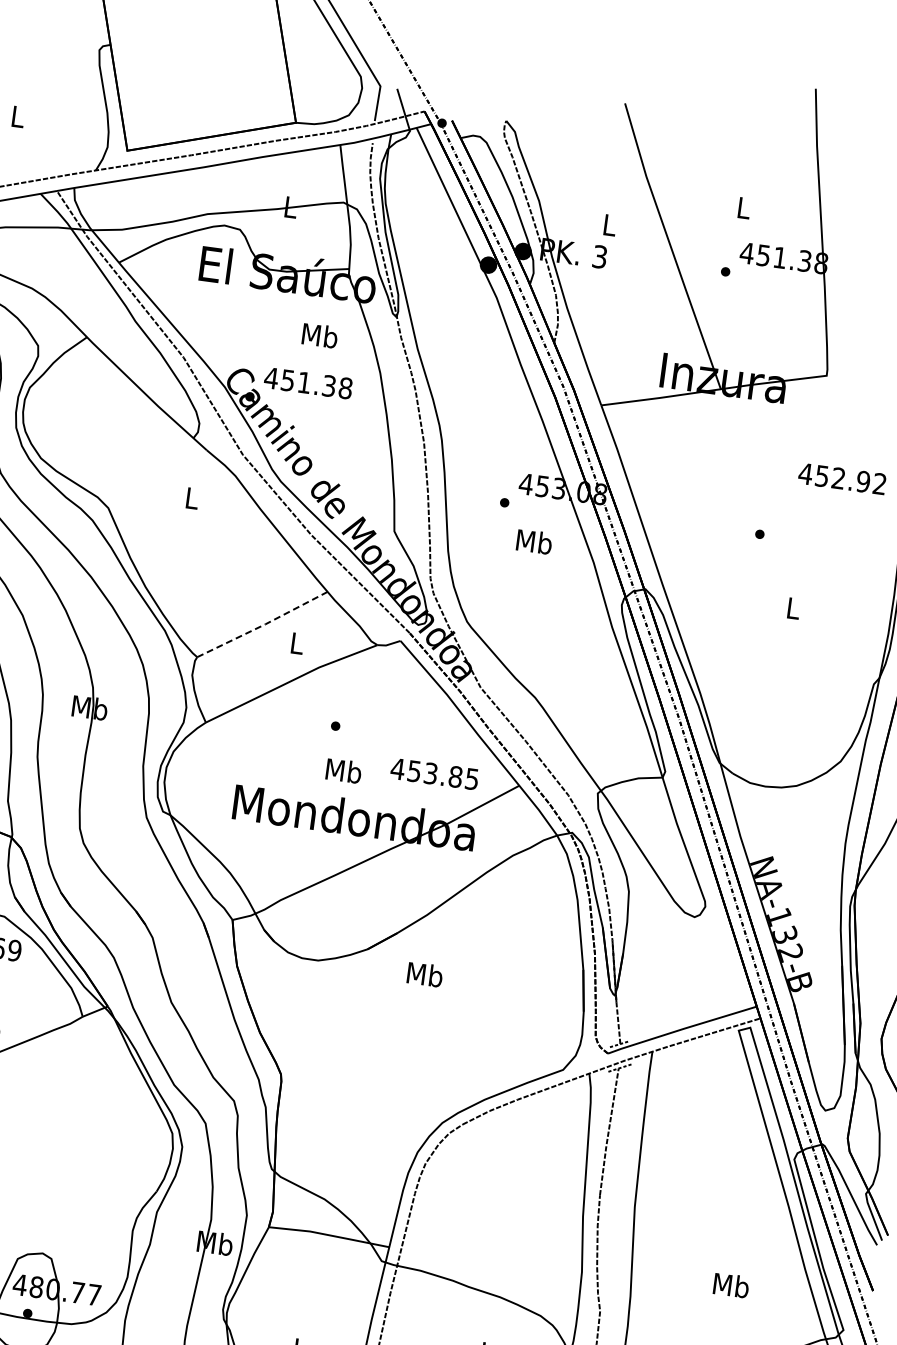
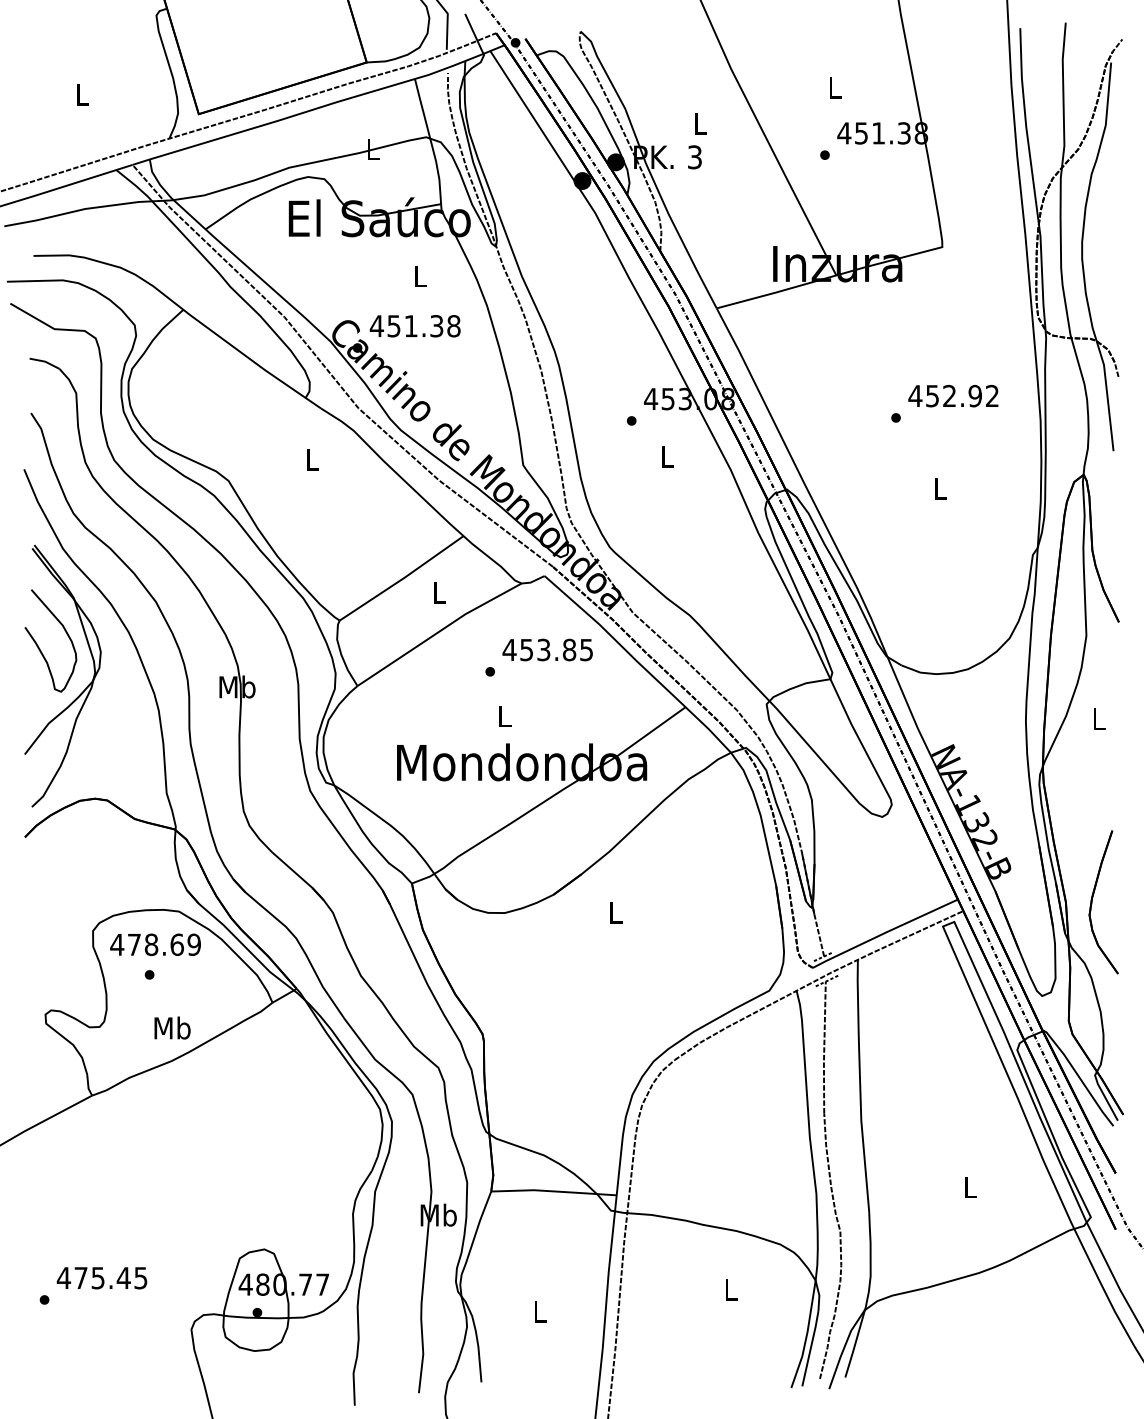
text: (320, 335) -> (420, 275), Mb -> L
text: (842, 478) -> (953, 395), moved
text: (534, 541) -> (667, 456), Mb -> L
line: (264, 624) -> (403, 578), dashed -> solid
text: (343, 770) -> (504, 715), Mb -> L
text: (434, 773) -> (547, 649), moved
text: (425, 974) -> (615, 912), Mb -> L
text: (731, 1284) -> (970, 1186), Mb -> L

